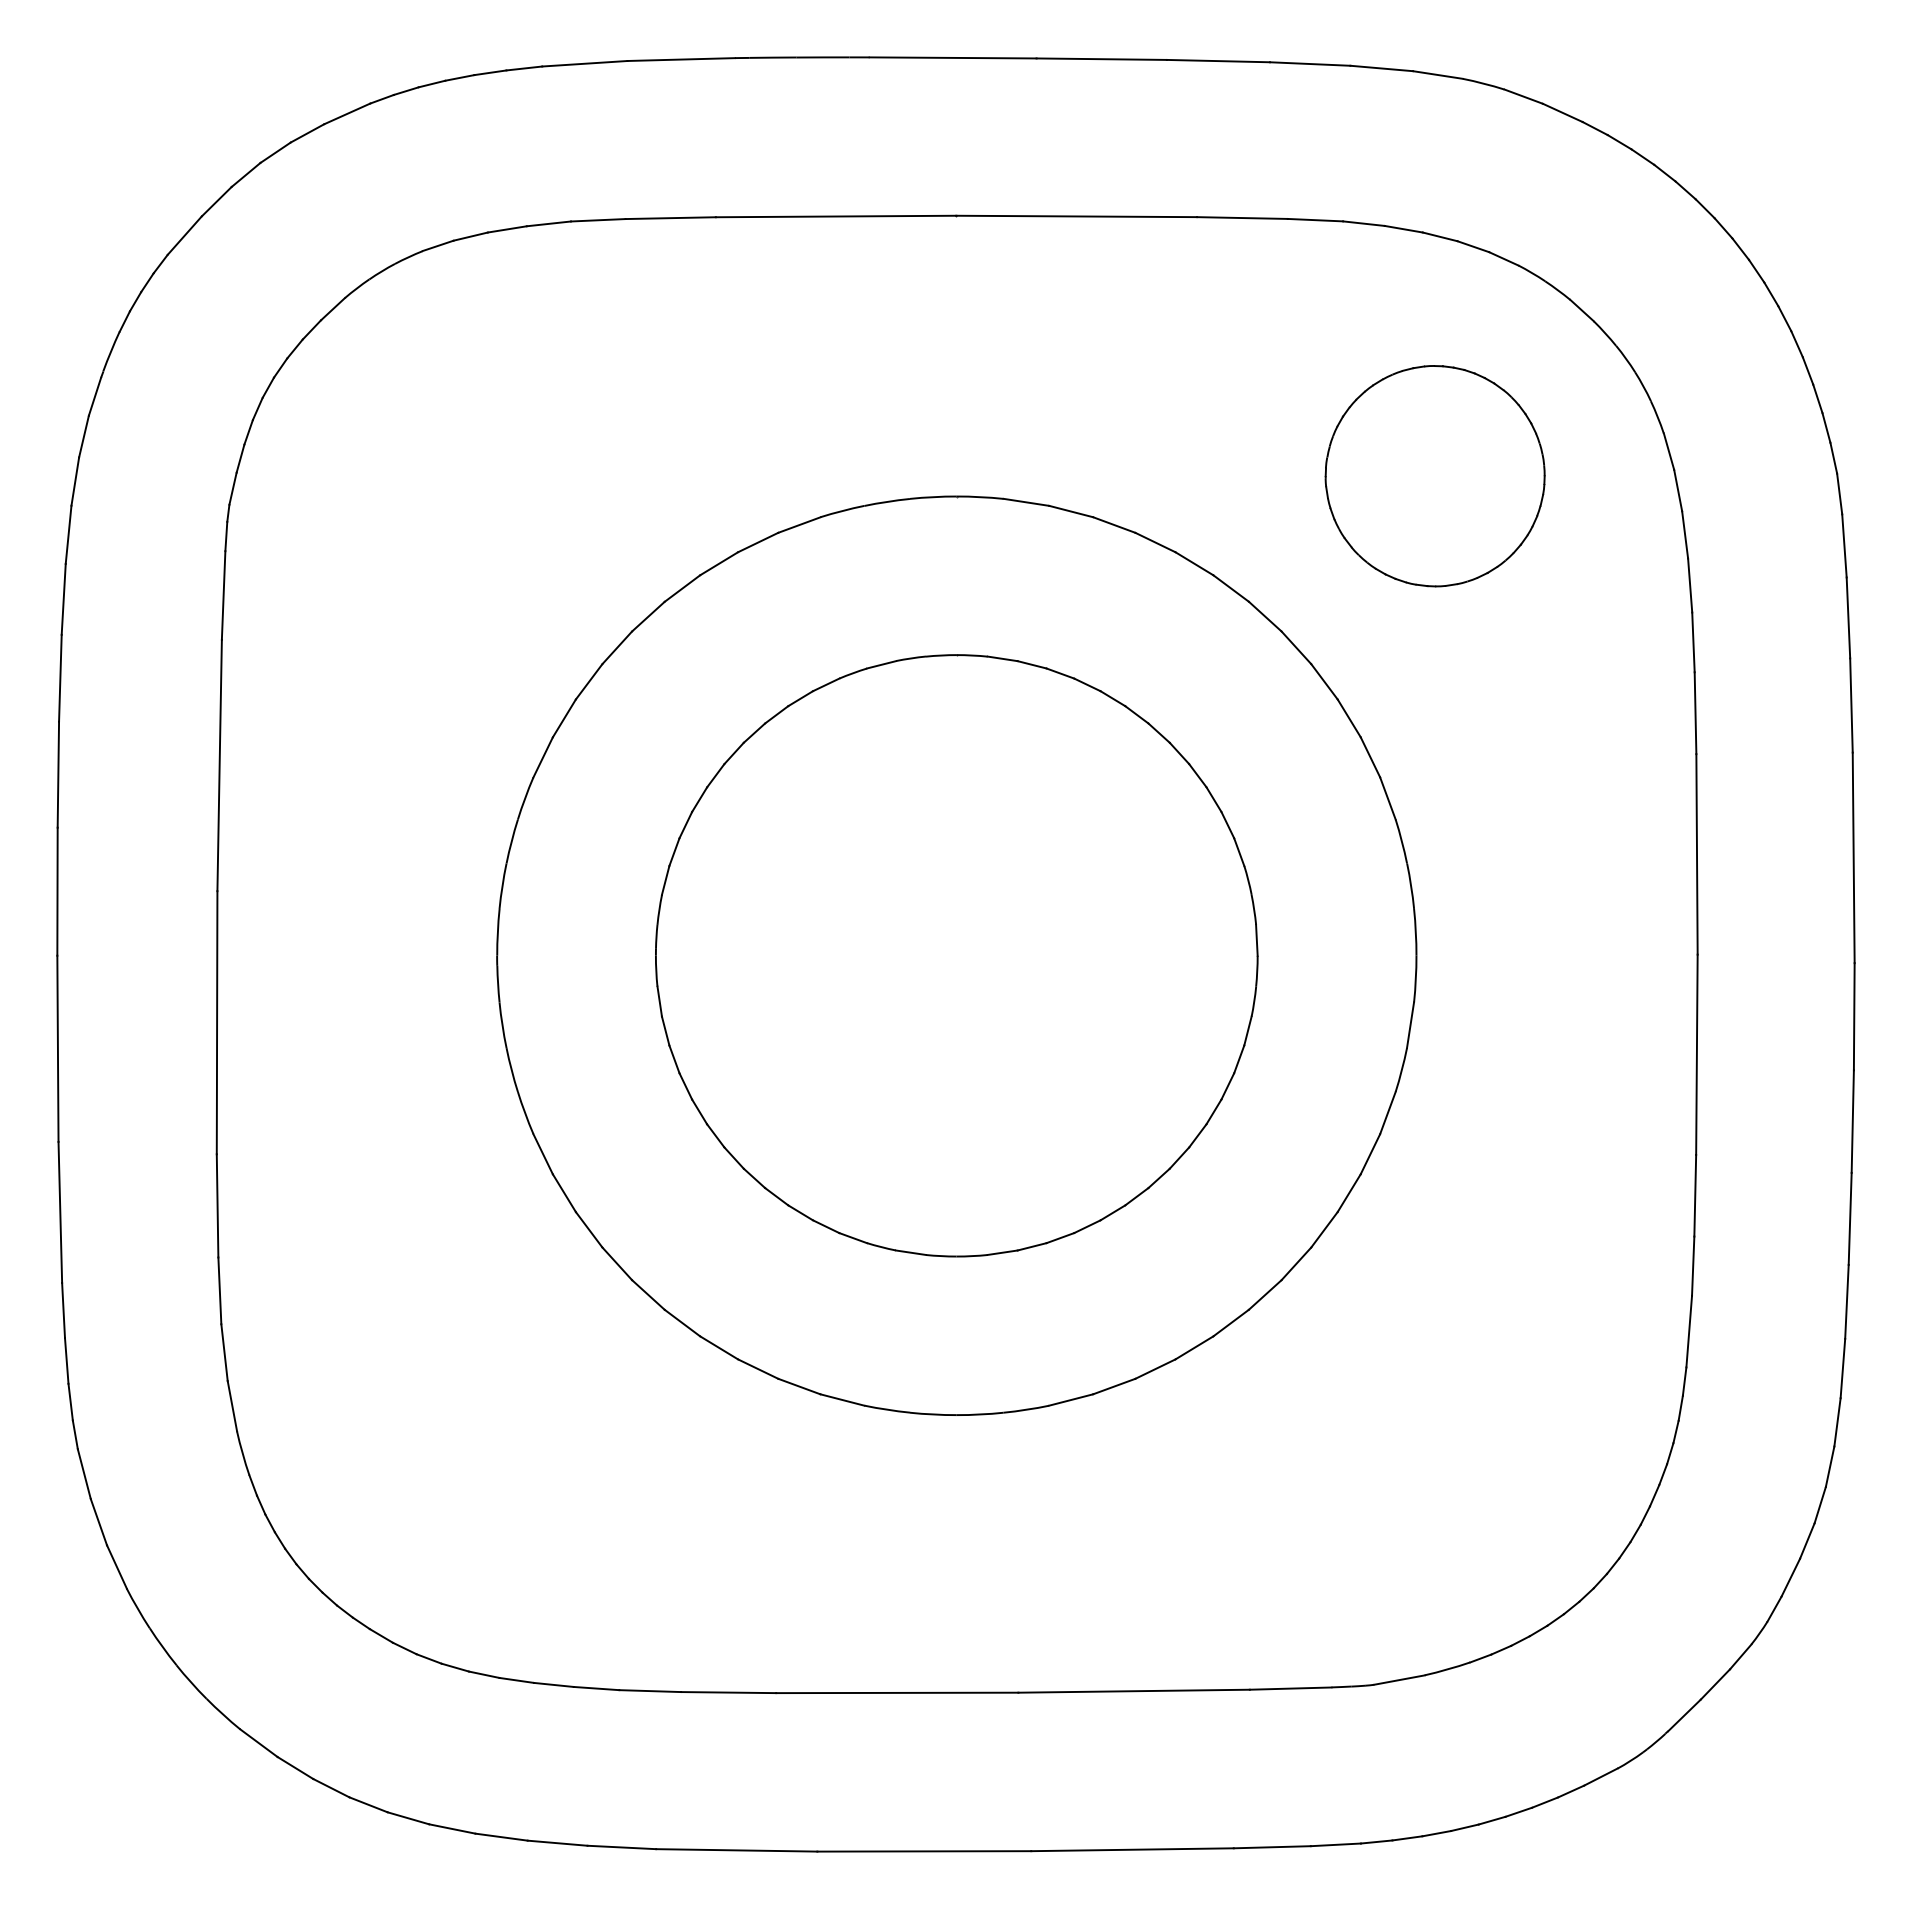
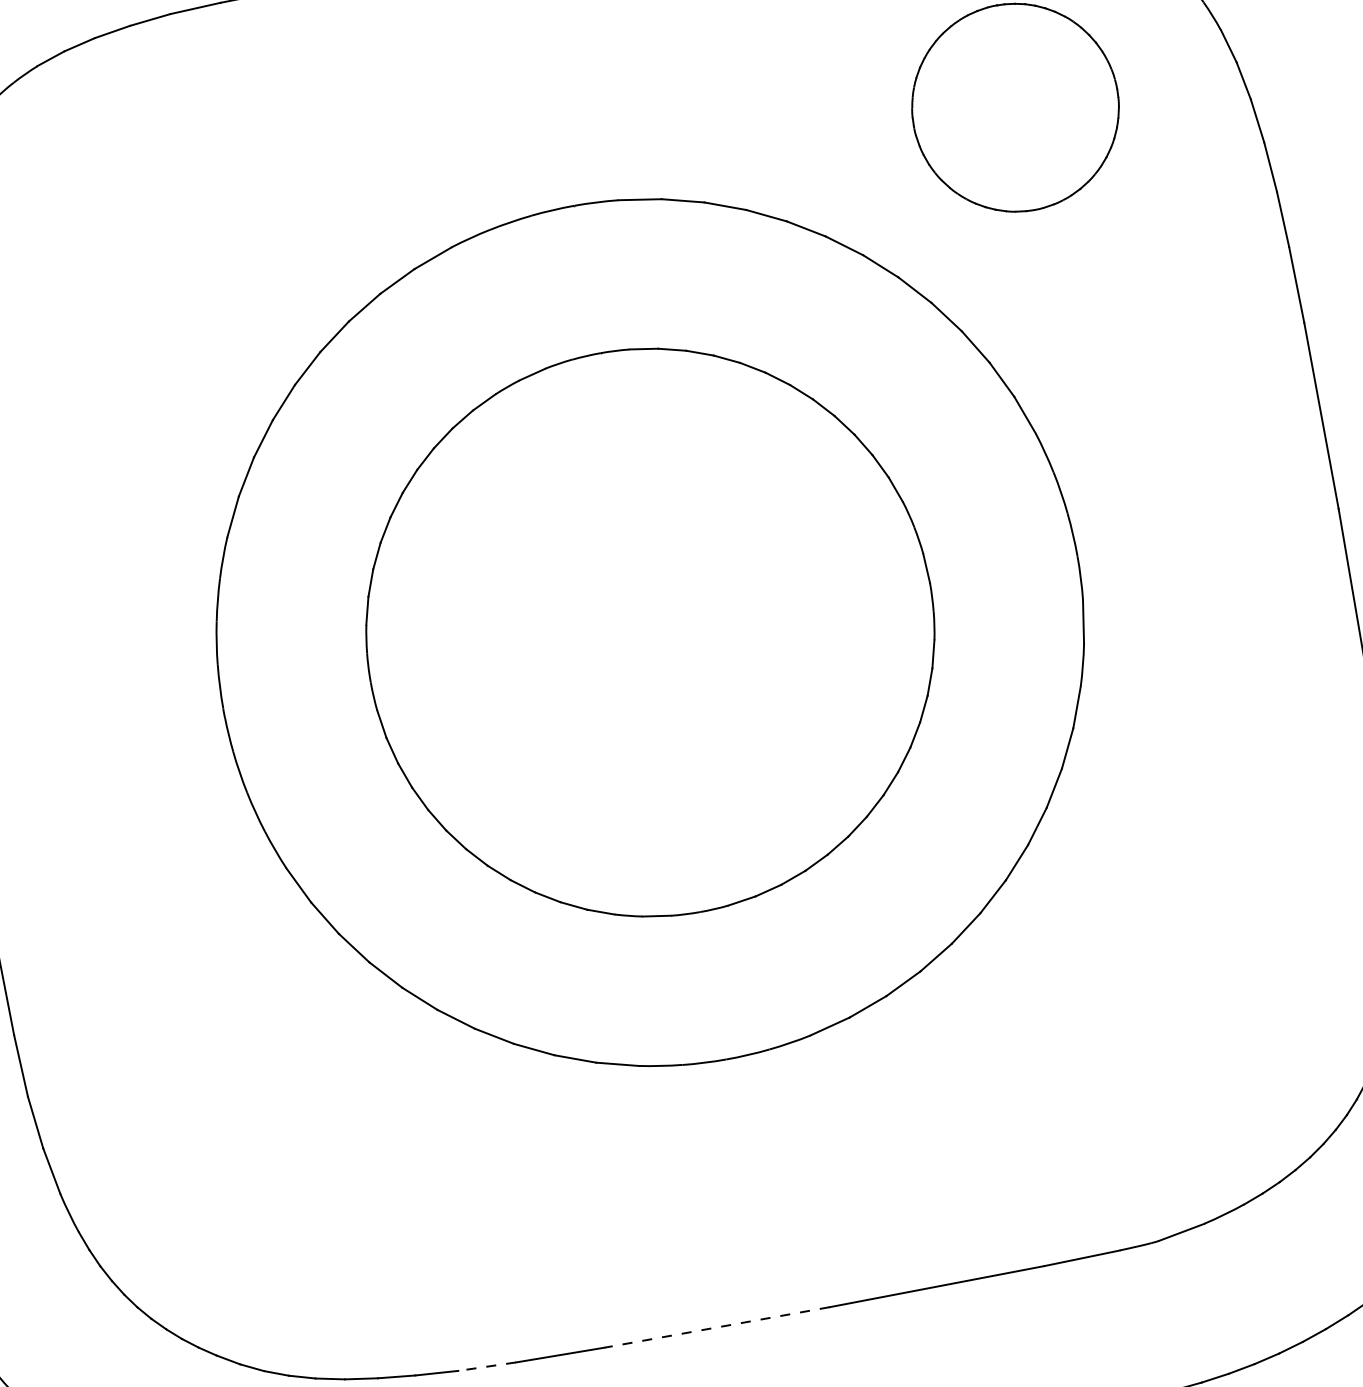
line: (650, 1691) -> (487, 1366), solid -> dashed
line: (896, 1692) -> (716, 1327), solid -> dashed

